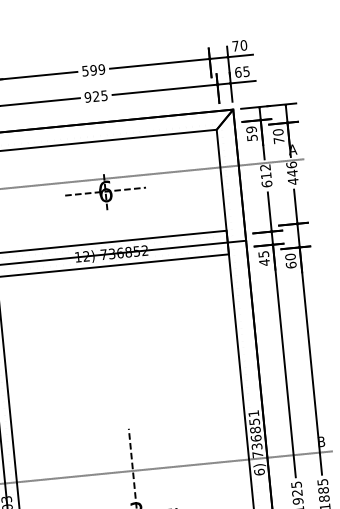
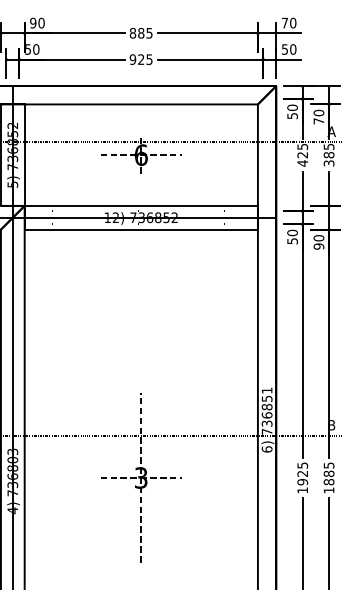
text: (92, 69) -> (140, 32), 599 -> 885
text: (241, 72) -> (288, 49), 65 -> 50
text: (251, 129) -> (292, 107), 59 -> 50
text: (291, 172) -> (328, 154), 446 -> 385
text: (266, 176) -> (302, 155), 612 -> 425
text: (264, 257) -> (292, 236), 45 -> 50
text: (290, 265) -> (318, 246), 60 -> 90

